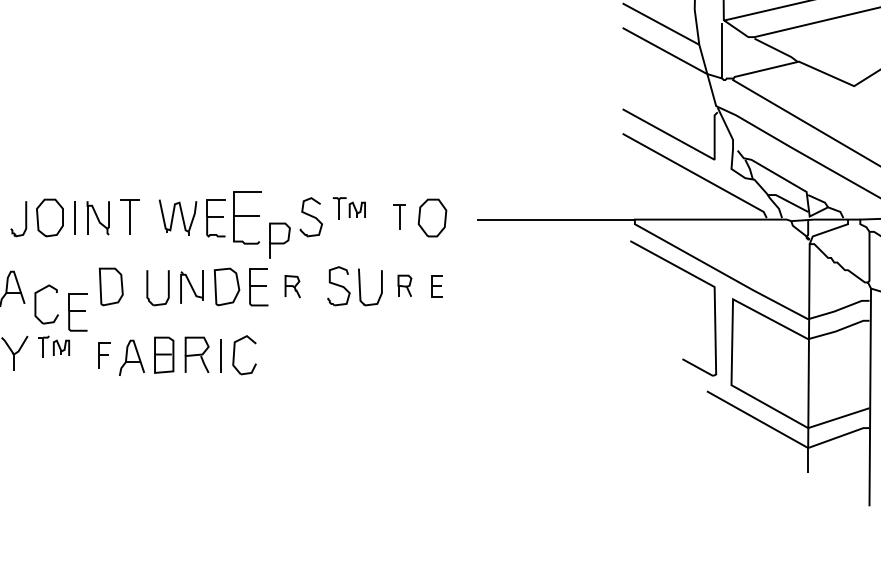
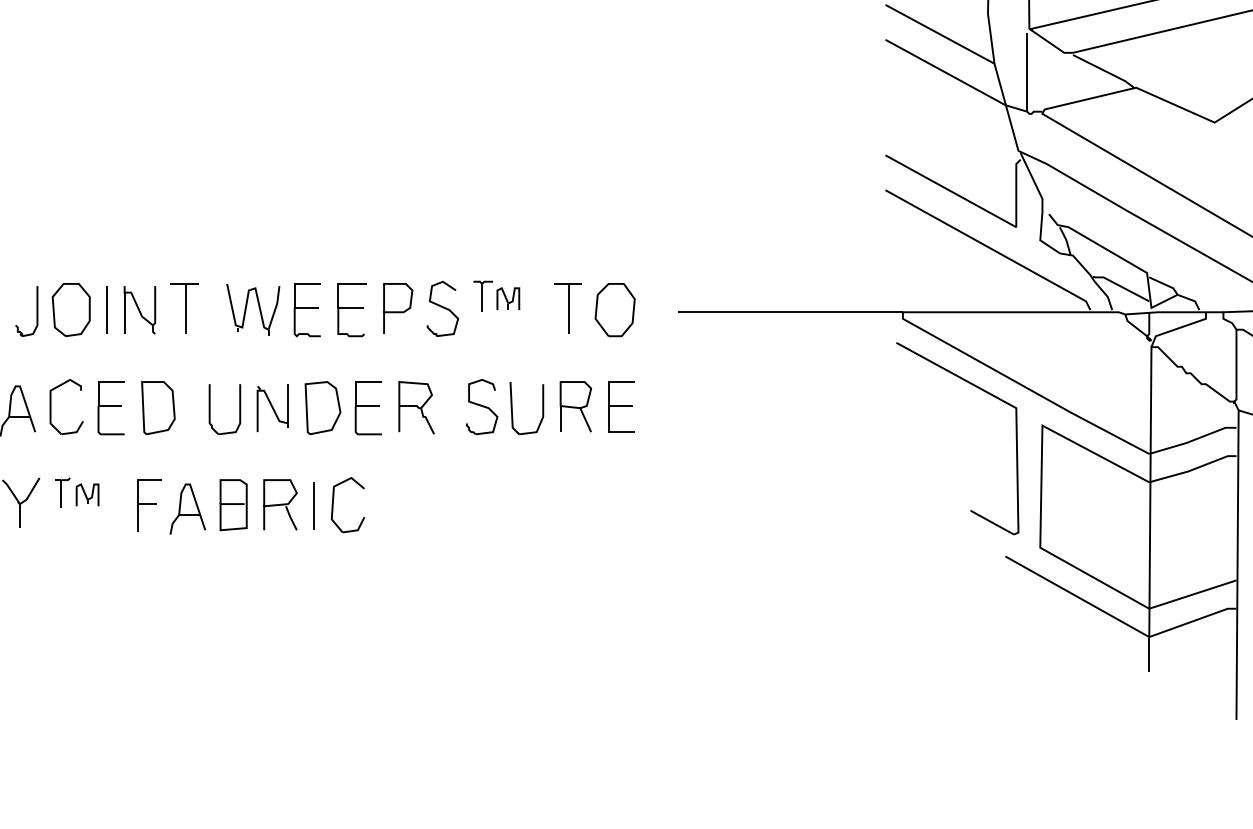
part: (399, 216) -> (567, 308), size x1.43
part: (247, 218) -> (351, 310), size x0.71
curve: (280, 242) -> (398, 311), moved
part: (404, 285) -> (575, 406), size x1.67
part: (436, 285) -> (621, 406), size x1.67
part: (292, 286) -> (416, 407), size x1.67
part: (36, 304) -> (51, 407), moved
part: (77, 312) -> (110, 408), moved
part: (105, 355) -> (149, 505), size x1.43

